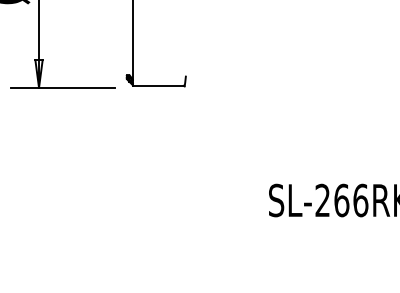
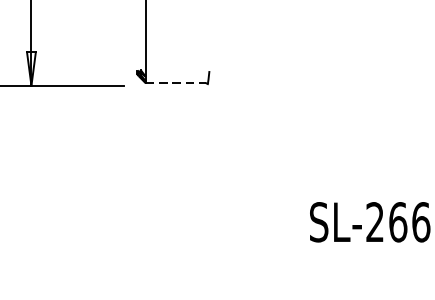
line: (158, 85) -> (176, 82), solid -> dashed

